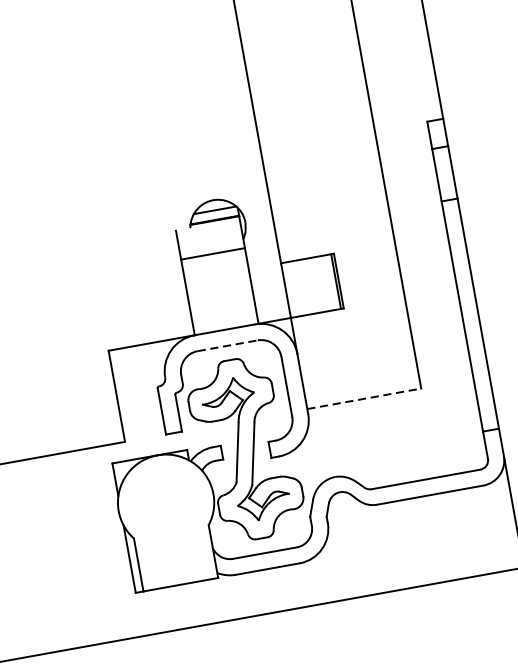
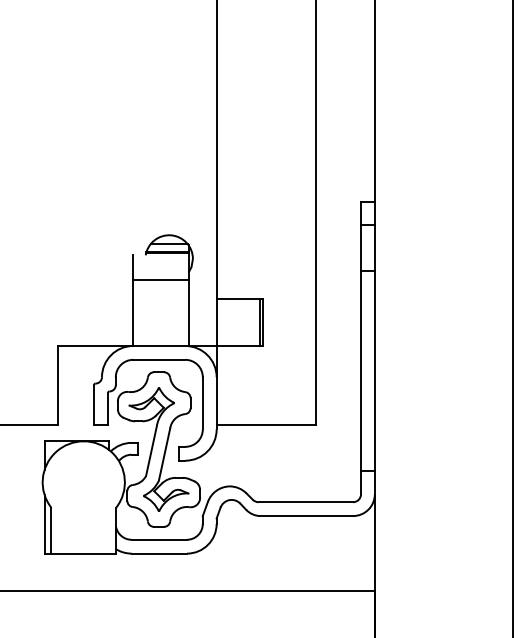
line: (227, 345) -> (159, 359), dashed -> solid
line: (364, 399) -> (266, 425), dashed -> solid

